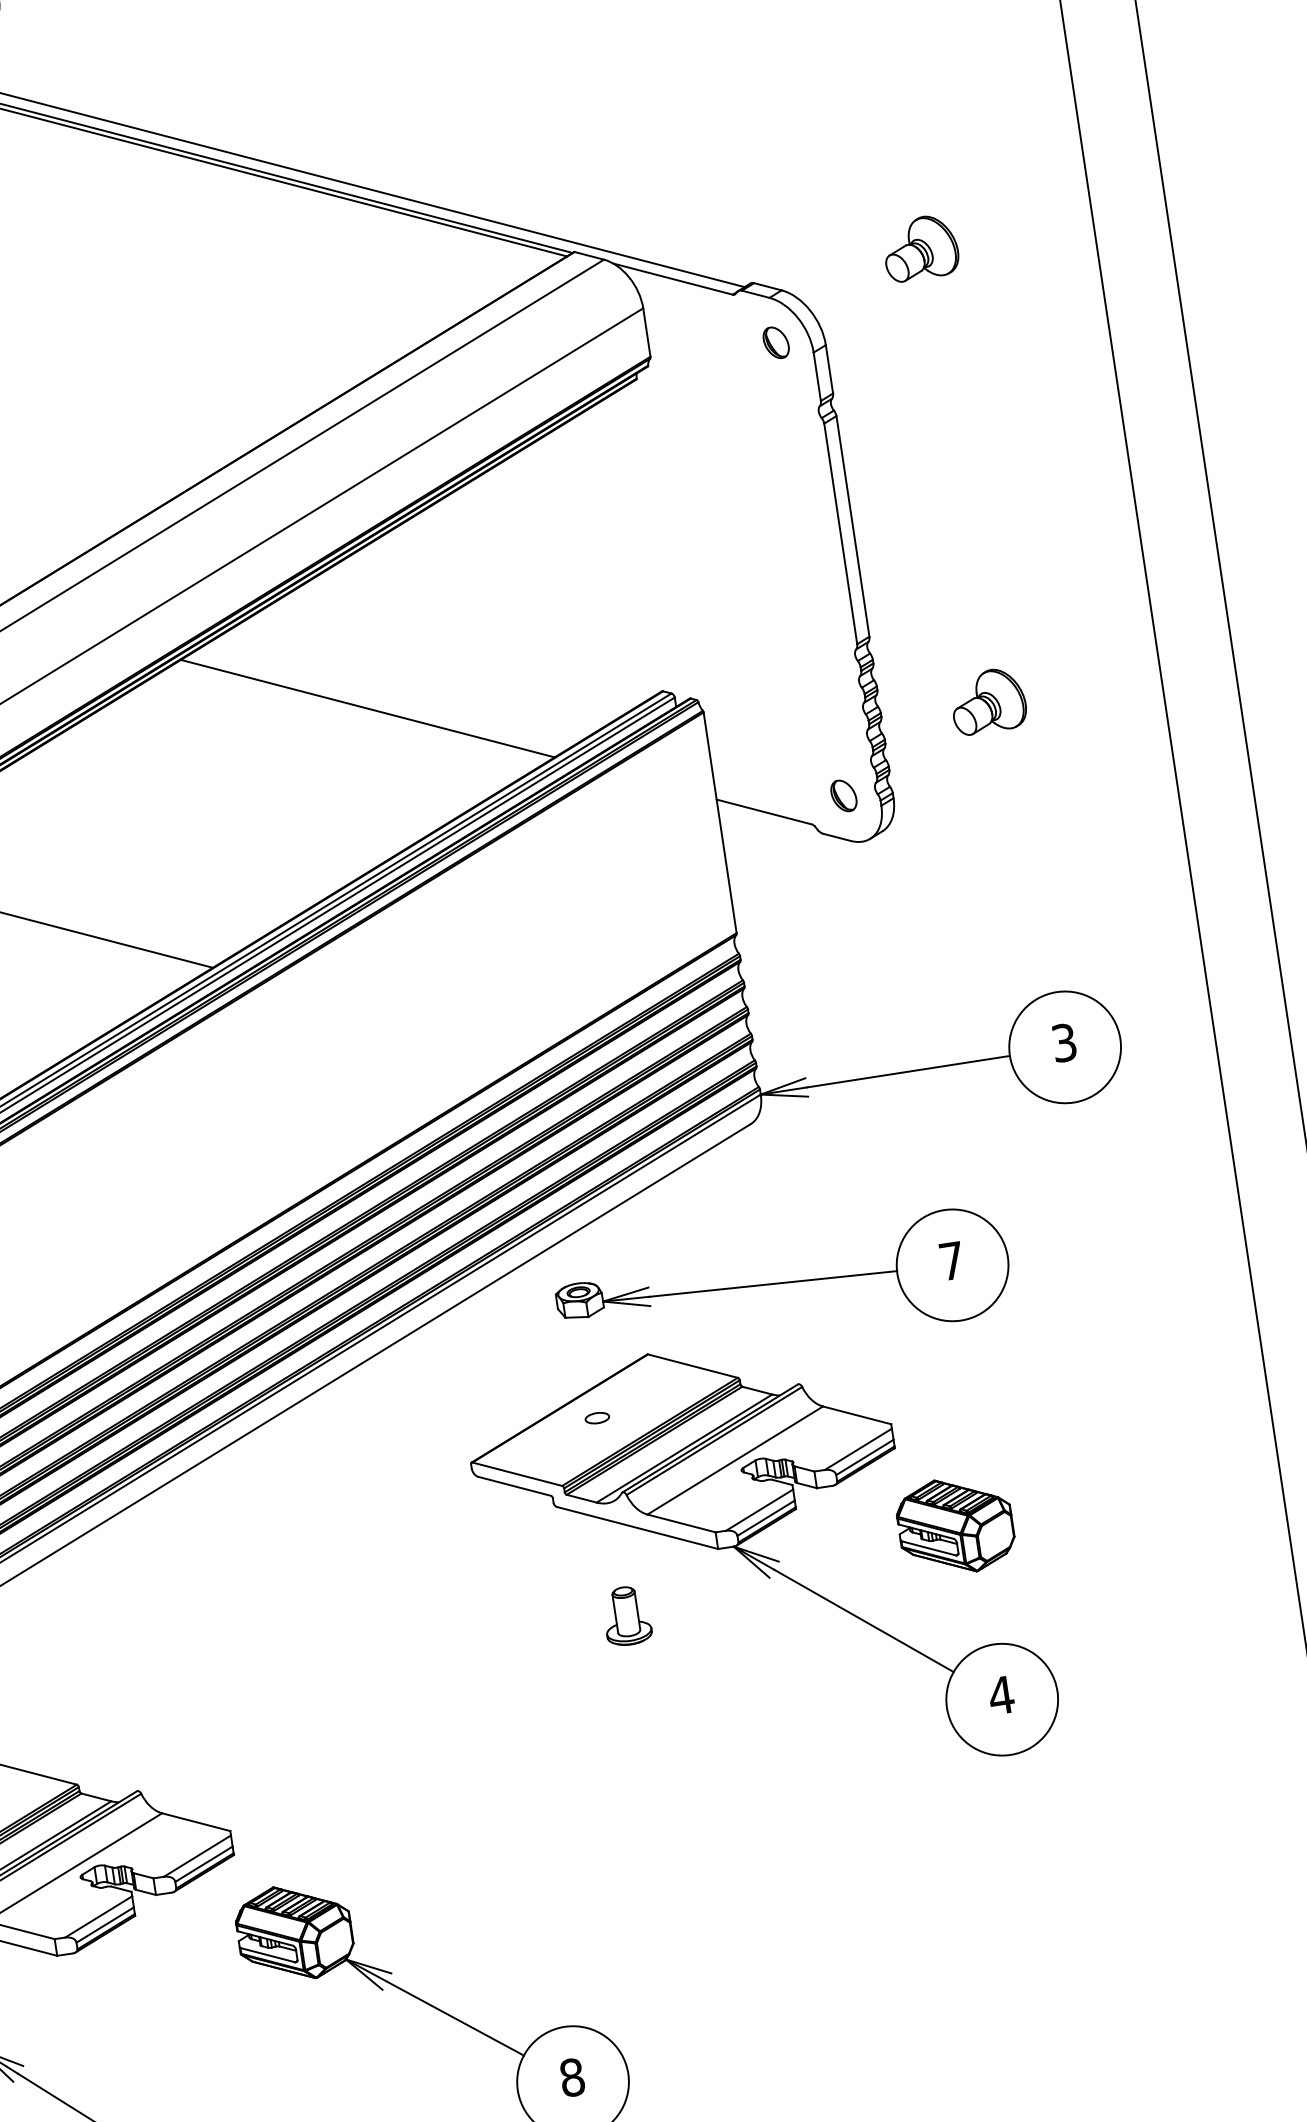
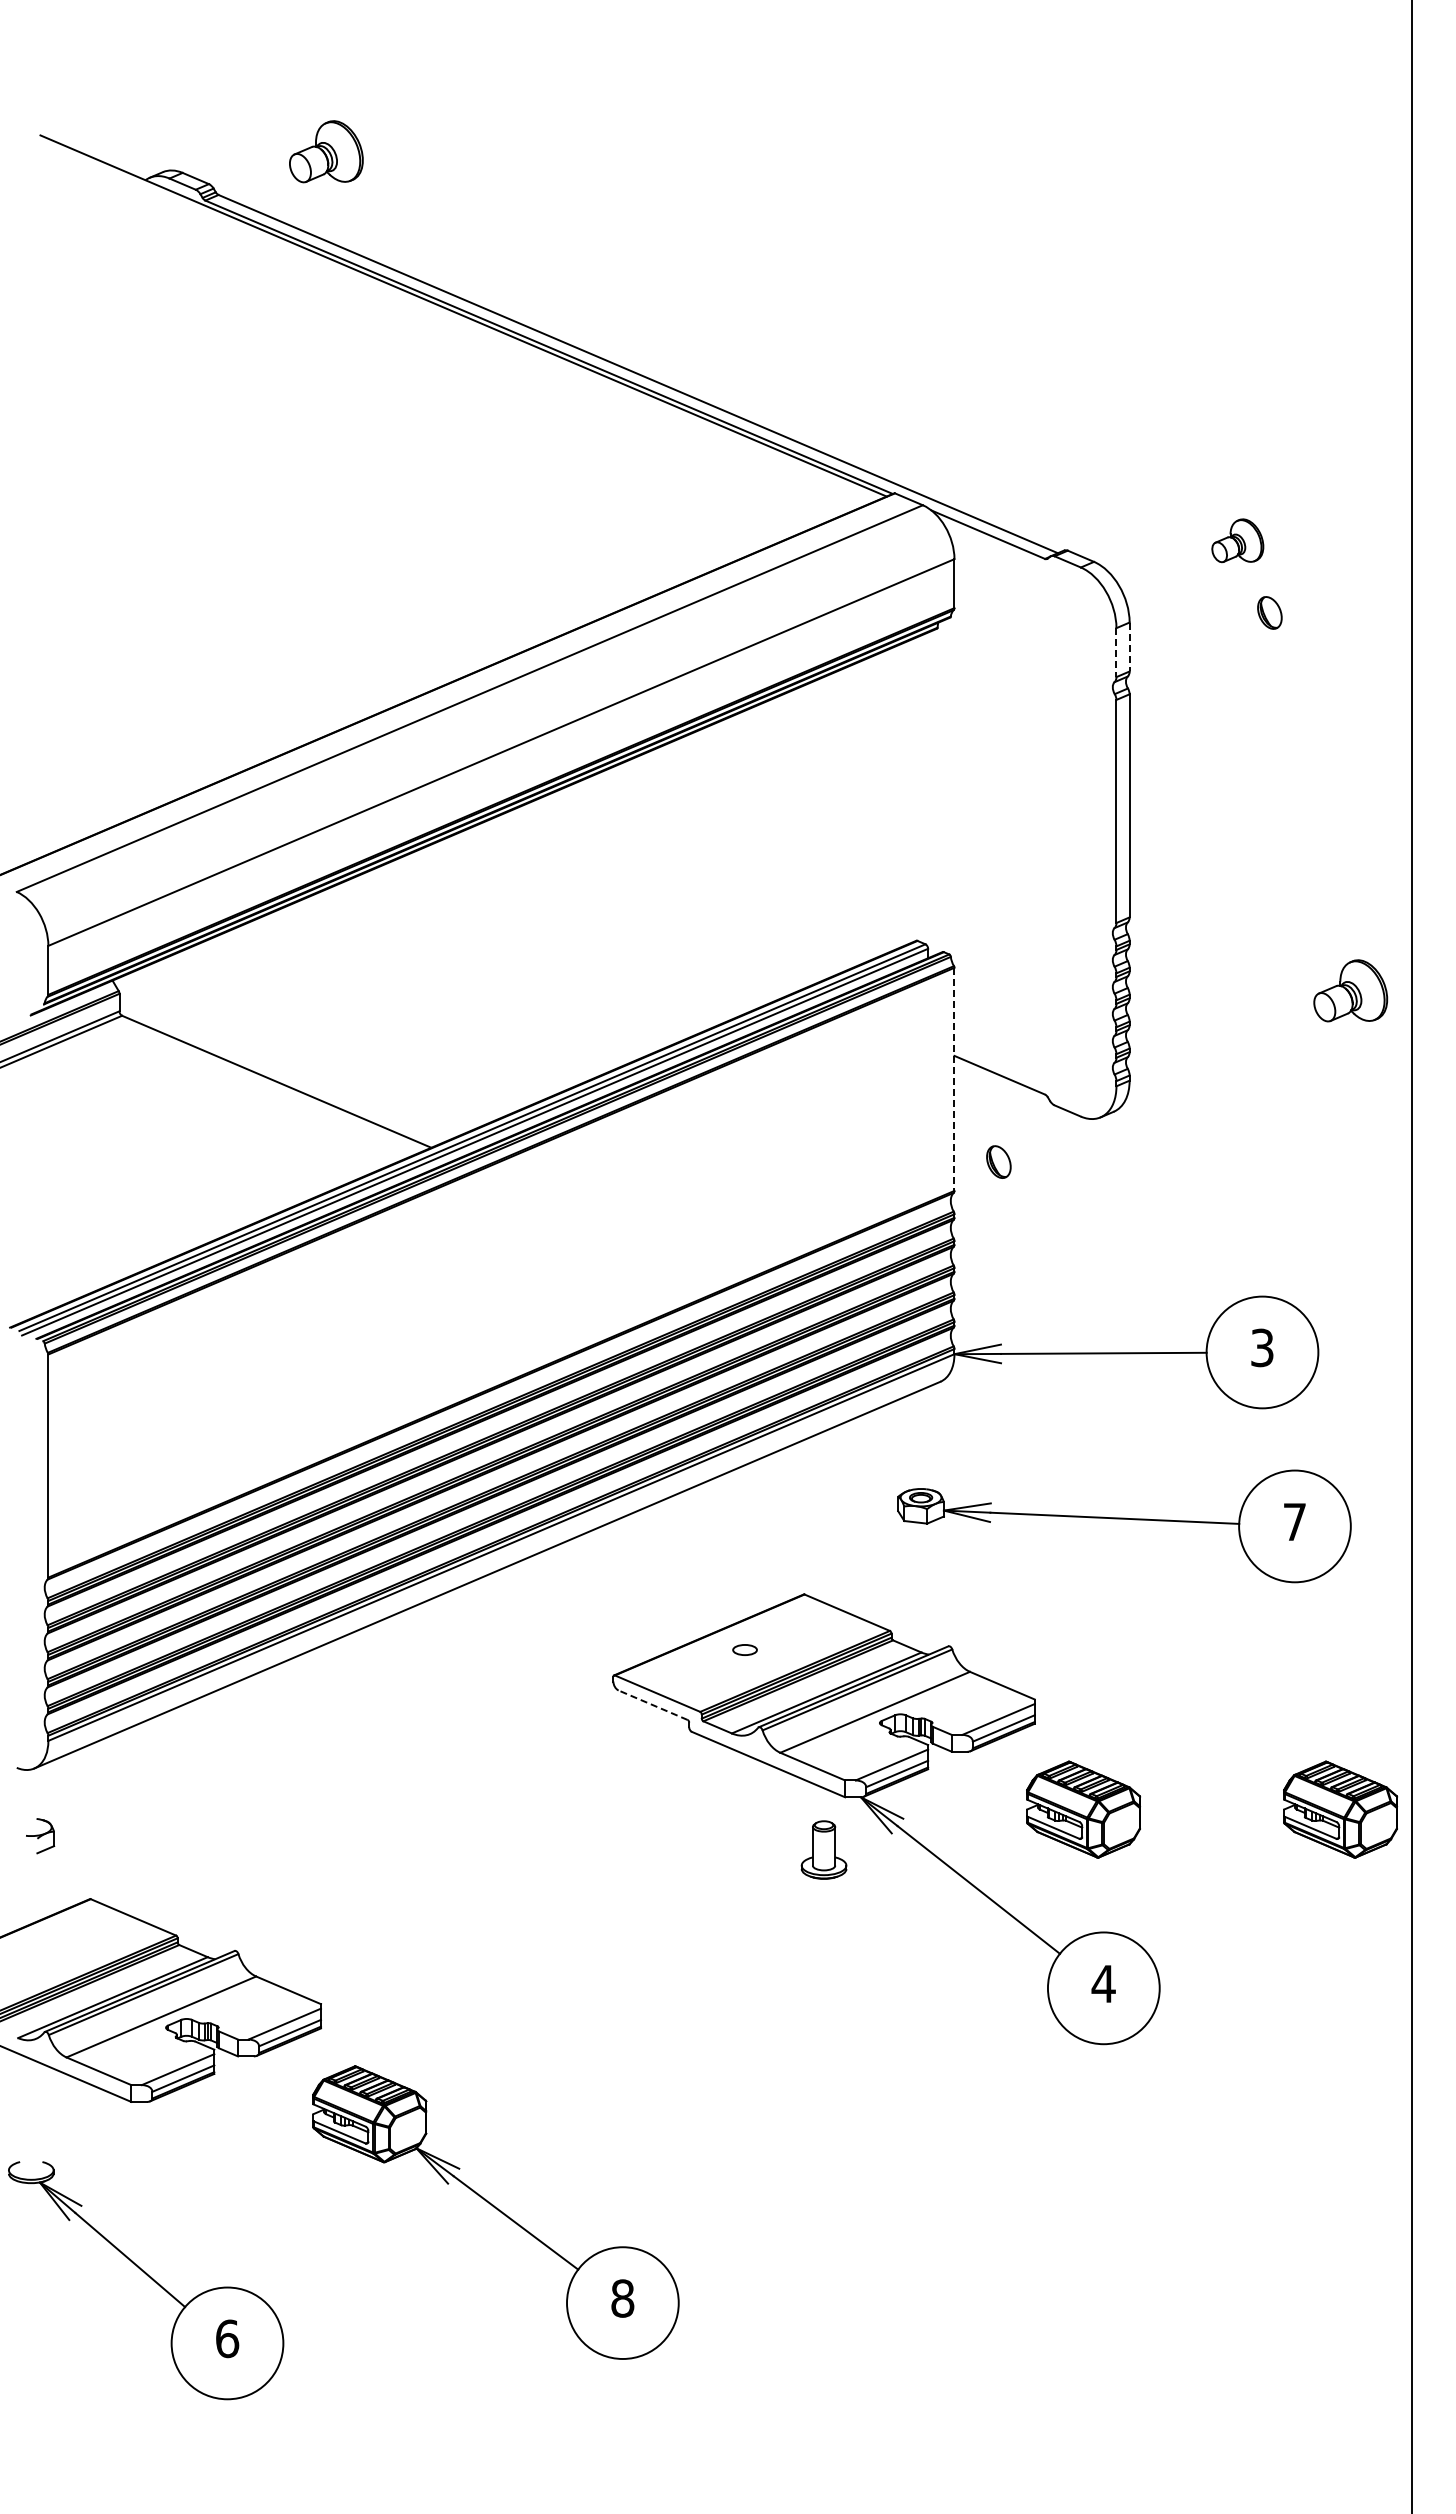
part: (920, 248) -> (1237, 540), size x0.7
part: (775, 342) -> (1269, 612), moved
line: (829, 369) -> (1129, 647), solid -> dashed
line: (817, 377) -> (1116, 653), solid -> dashed
part: (988, 700) -> (1350, 990), moved
line: (367, 708) -> (622, 914), removed
part: (843, 795) -> (998, 1161), moved
line: (720, 822) -> (954, 1079), solid -> dashed
part: (782, 1283) -> (1124, 1519), moved
line: (515, 1486) -> (653, 1705), solid -> dashed
part: (1209, 1487) -> (1340, 1809), added
part: (626, 1615) -> (823, 1849), moved

